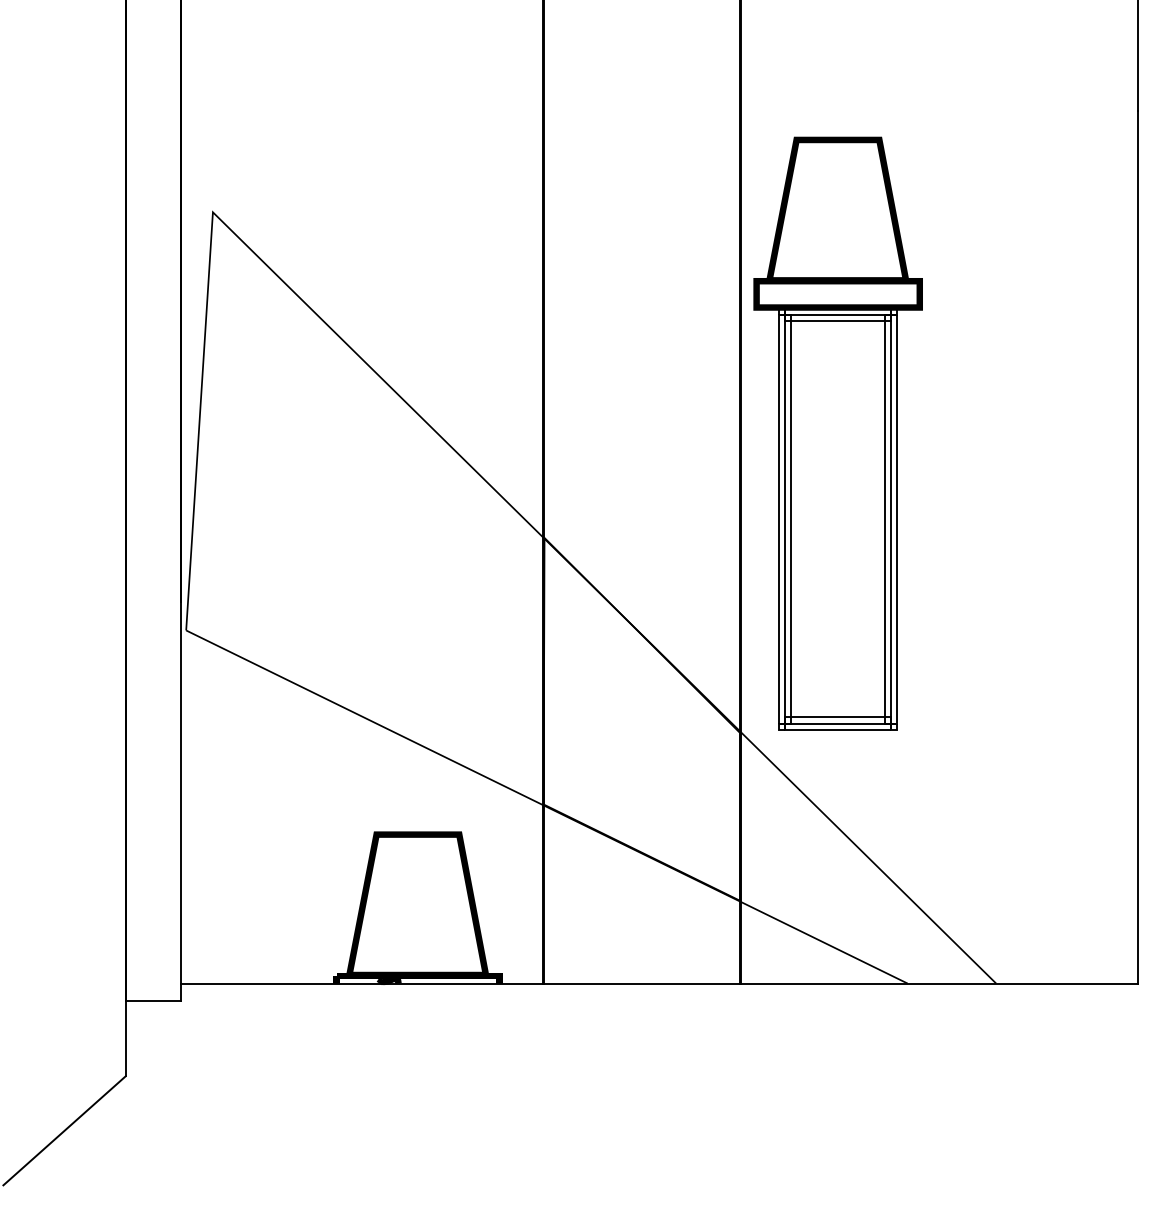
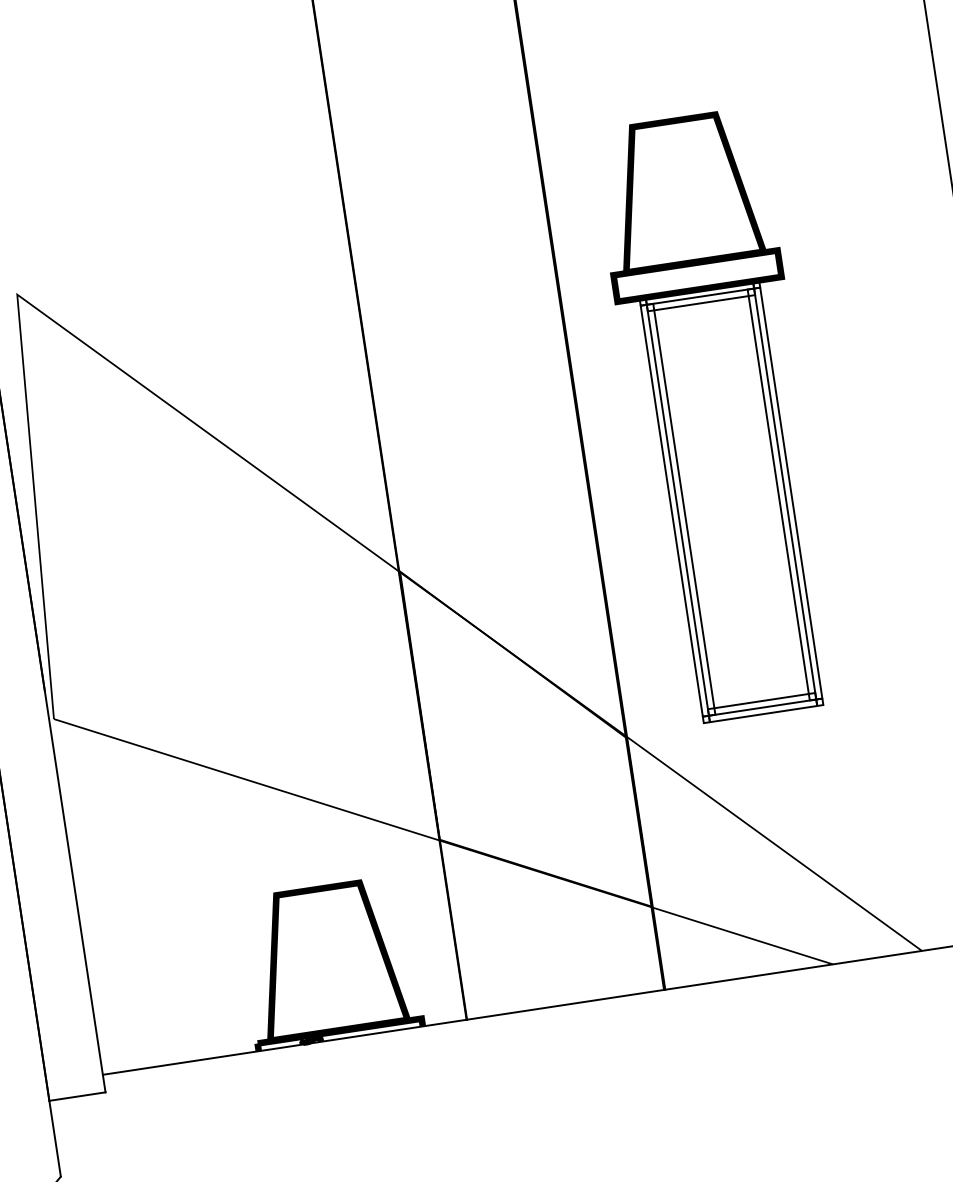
part: (837, 433) -> (718, 416), moved

